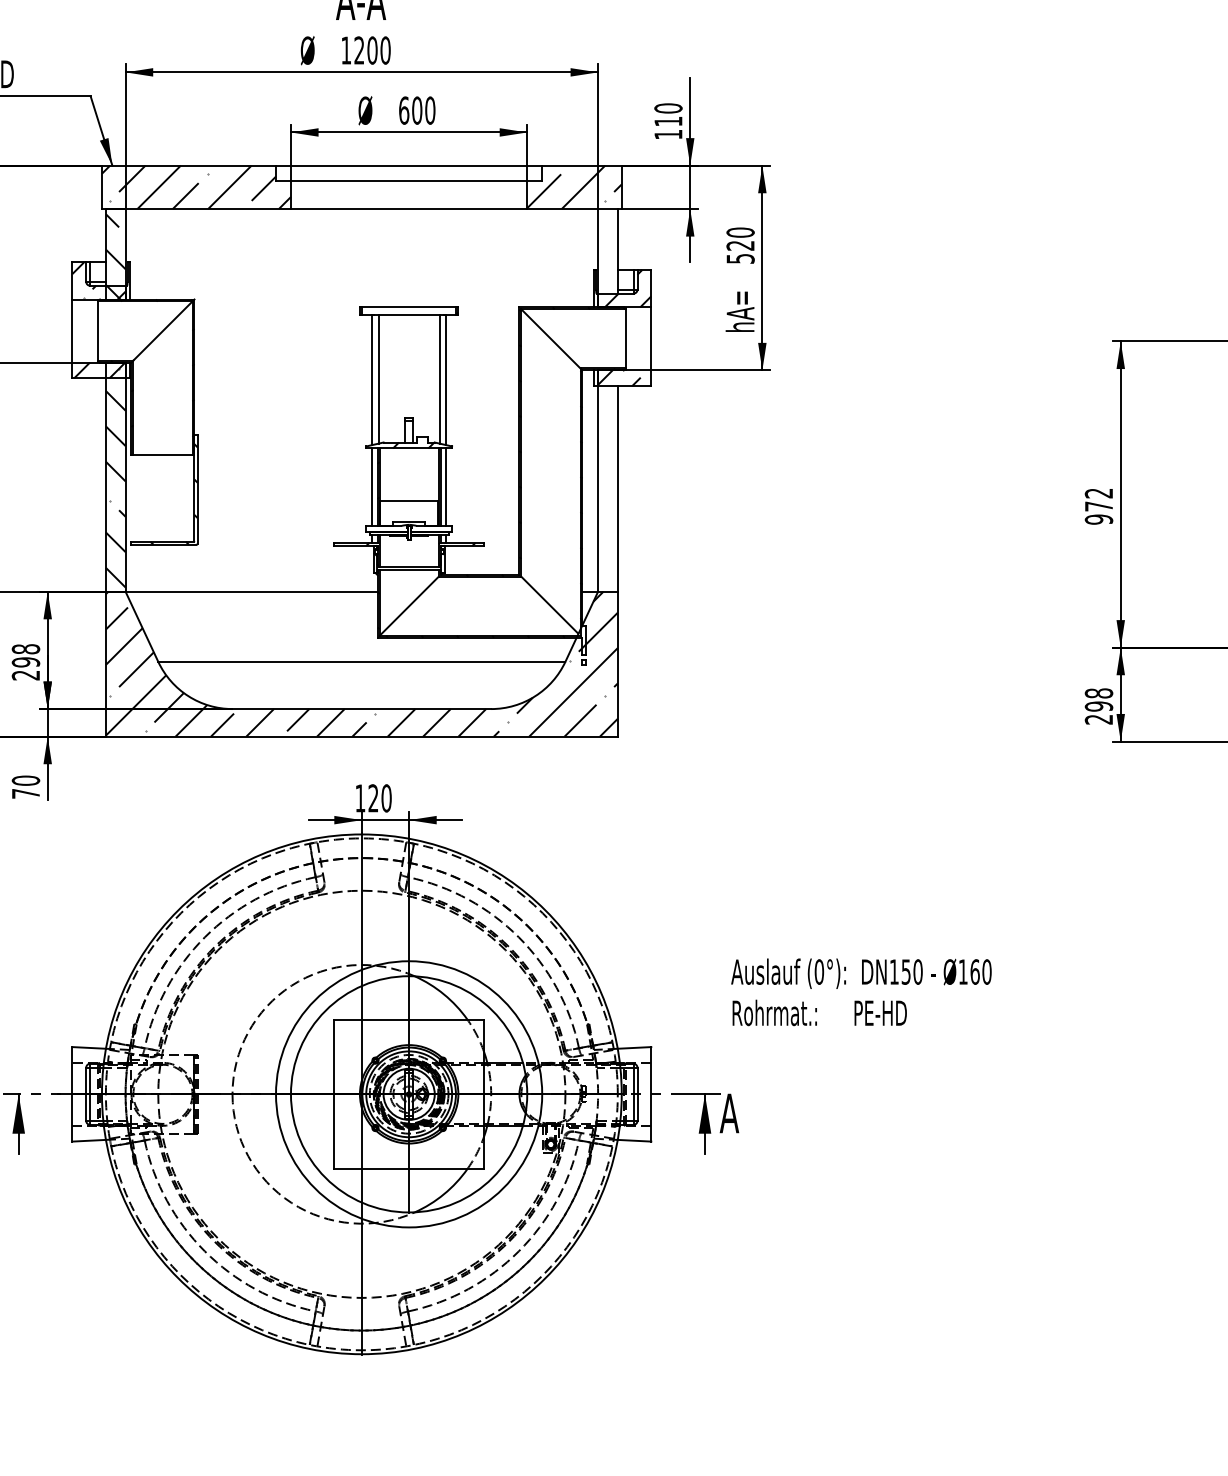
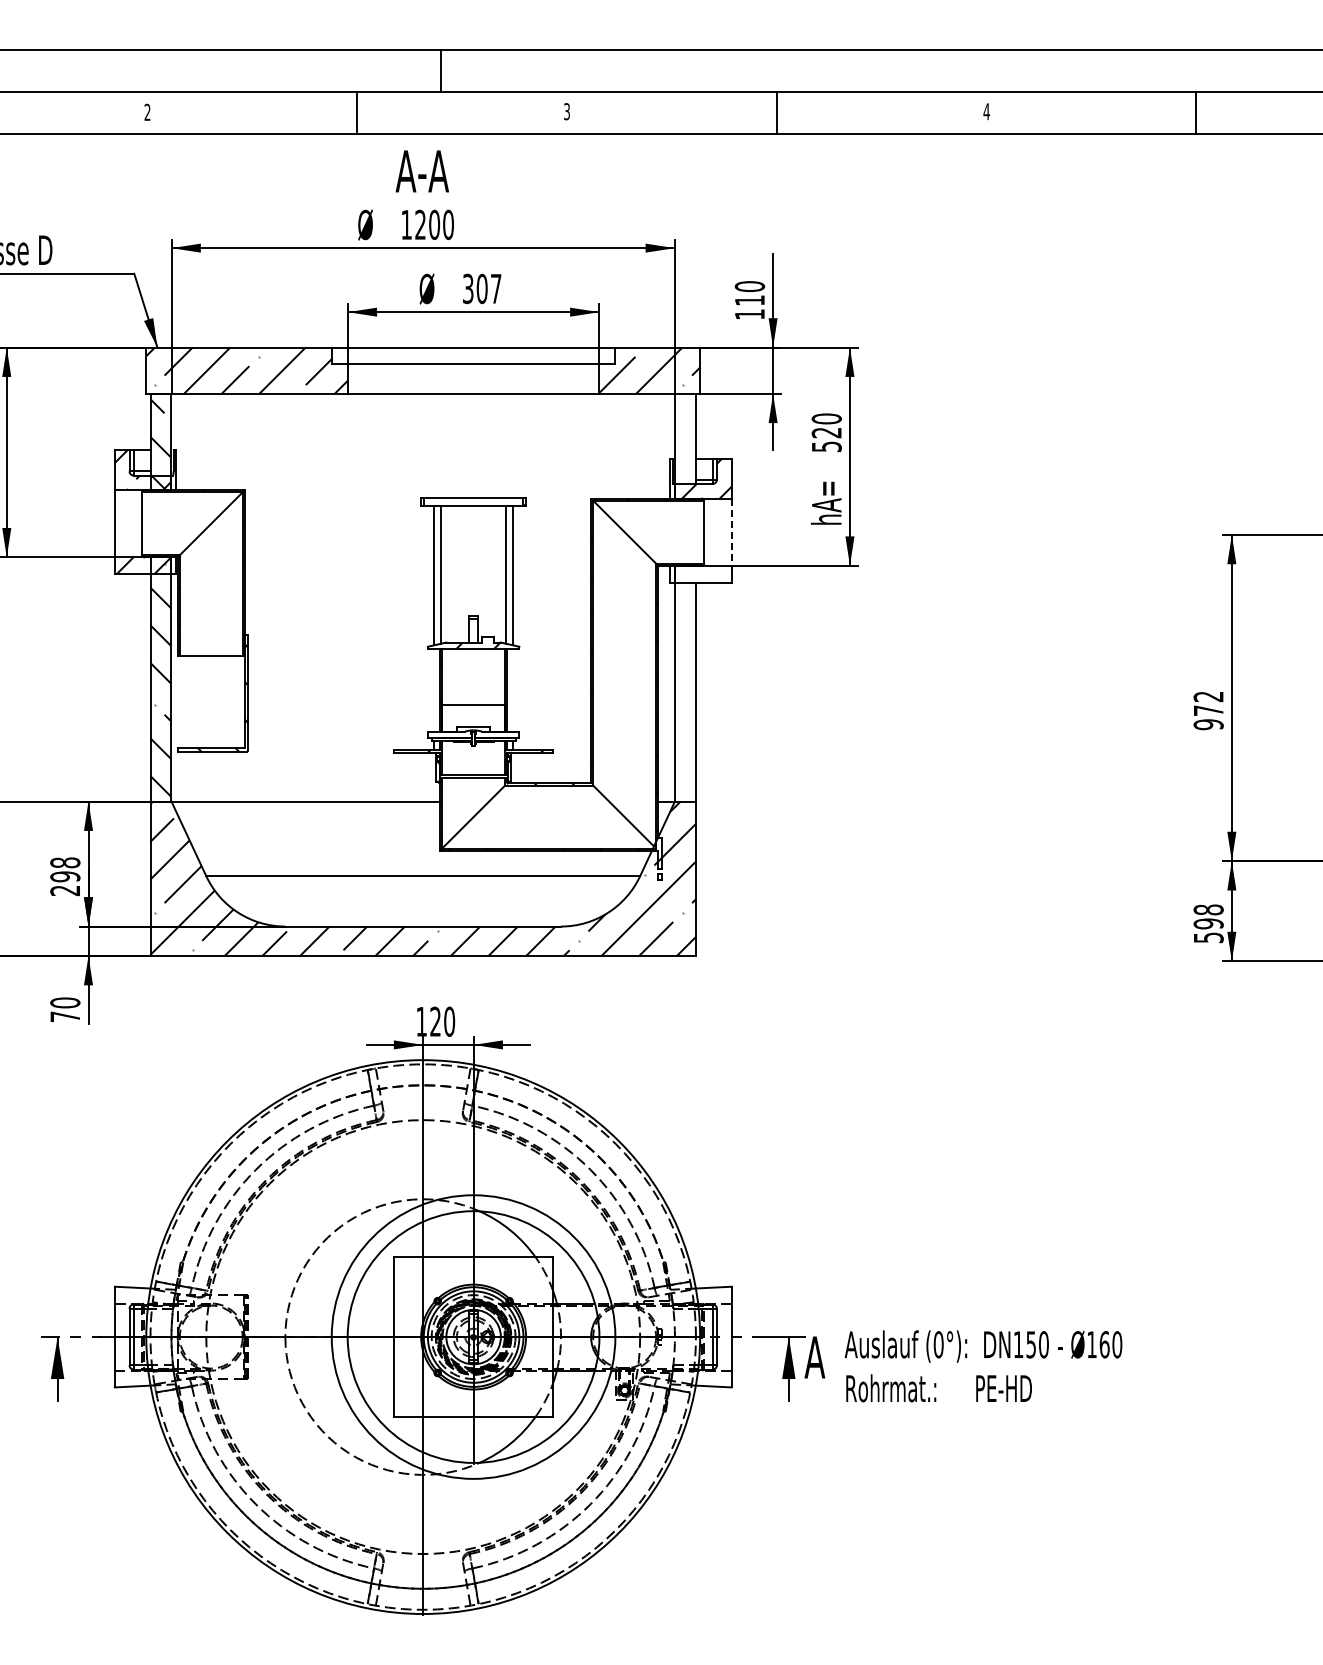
text: (416, 110) -> (481, 288), 600 -> 307
line: (651, 339) -> (731, 532), solid -> dashed
hatch: (619, 377) -> (697, 573), removed
line: (372, 486) -> (434, 689), removed
line: (445, 486) -> (512, 689), removed
text: (1098, 719) -> (1208, 937), 298 -> 598
text: (861, 992) -> (983, 1366), moved

